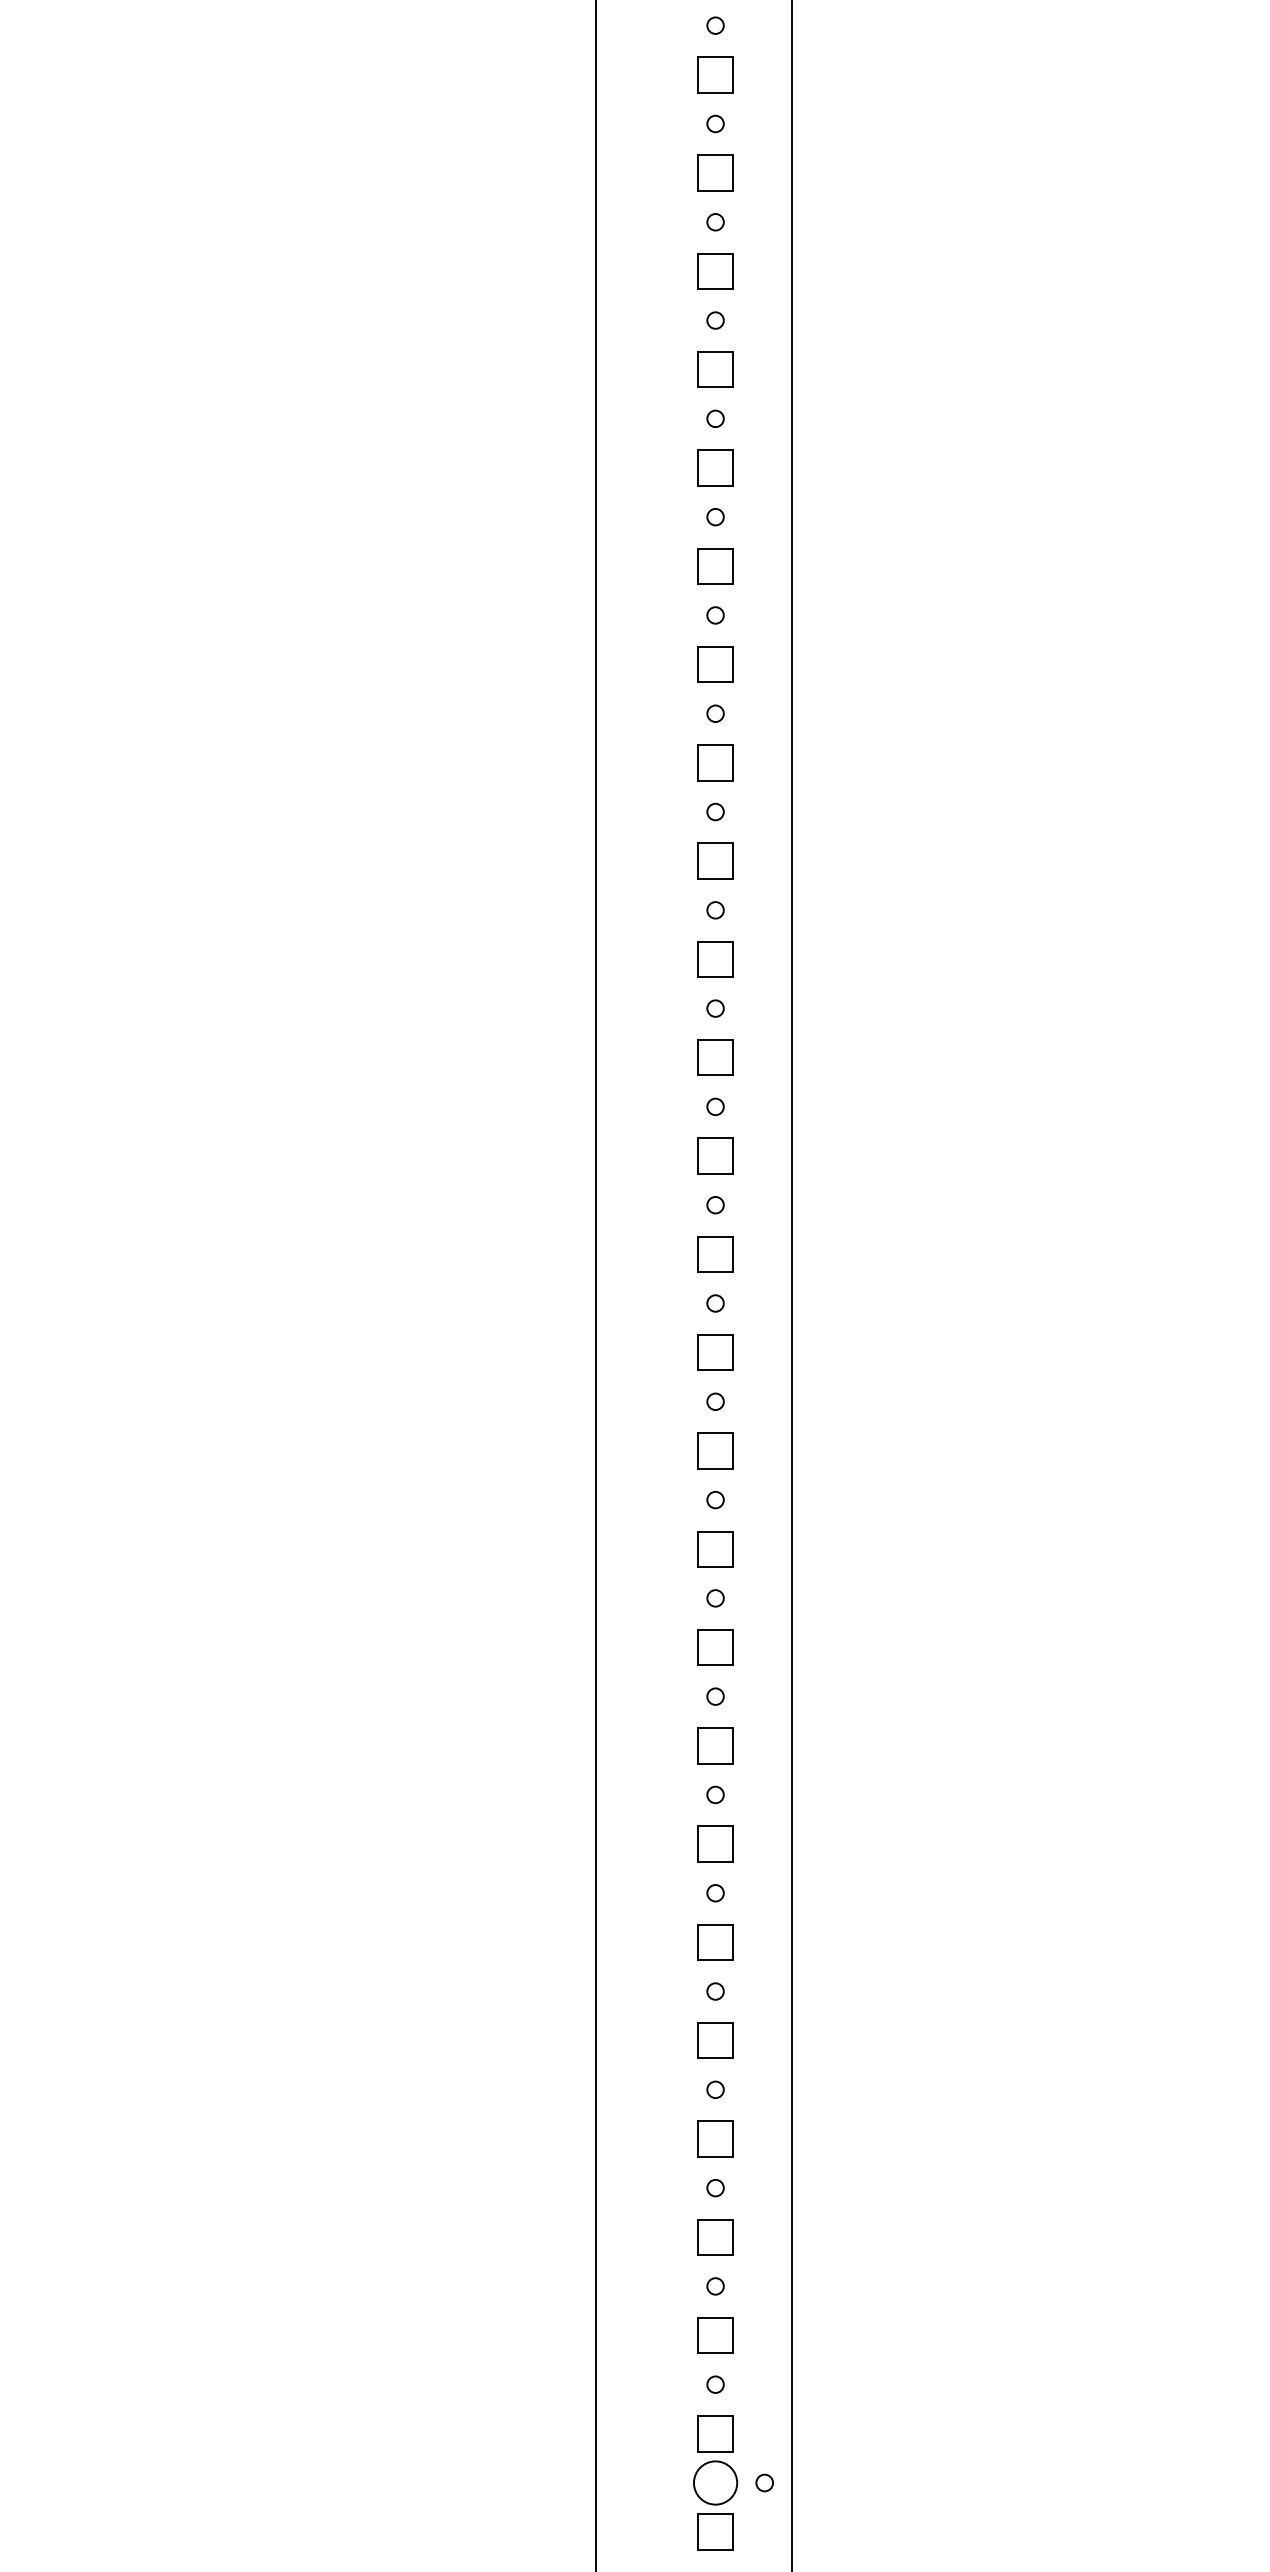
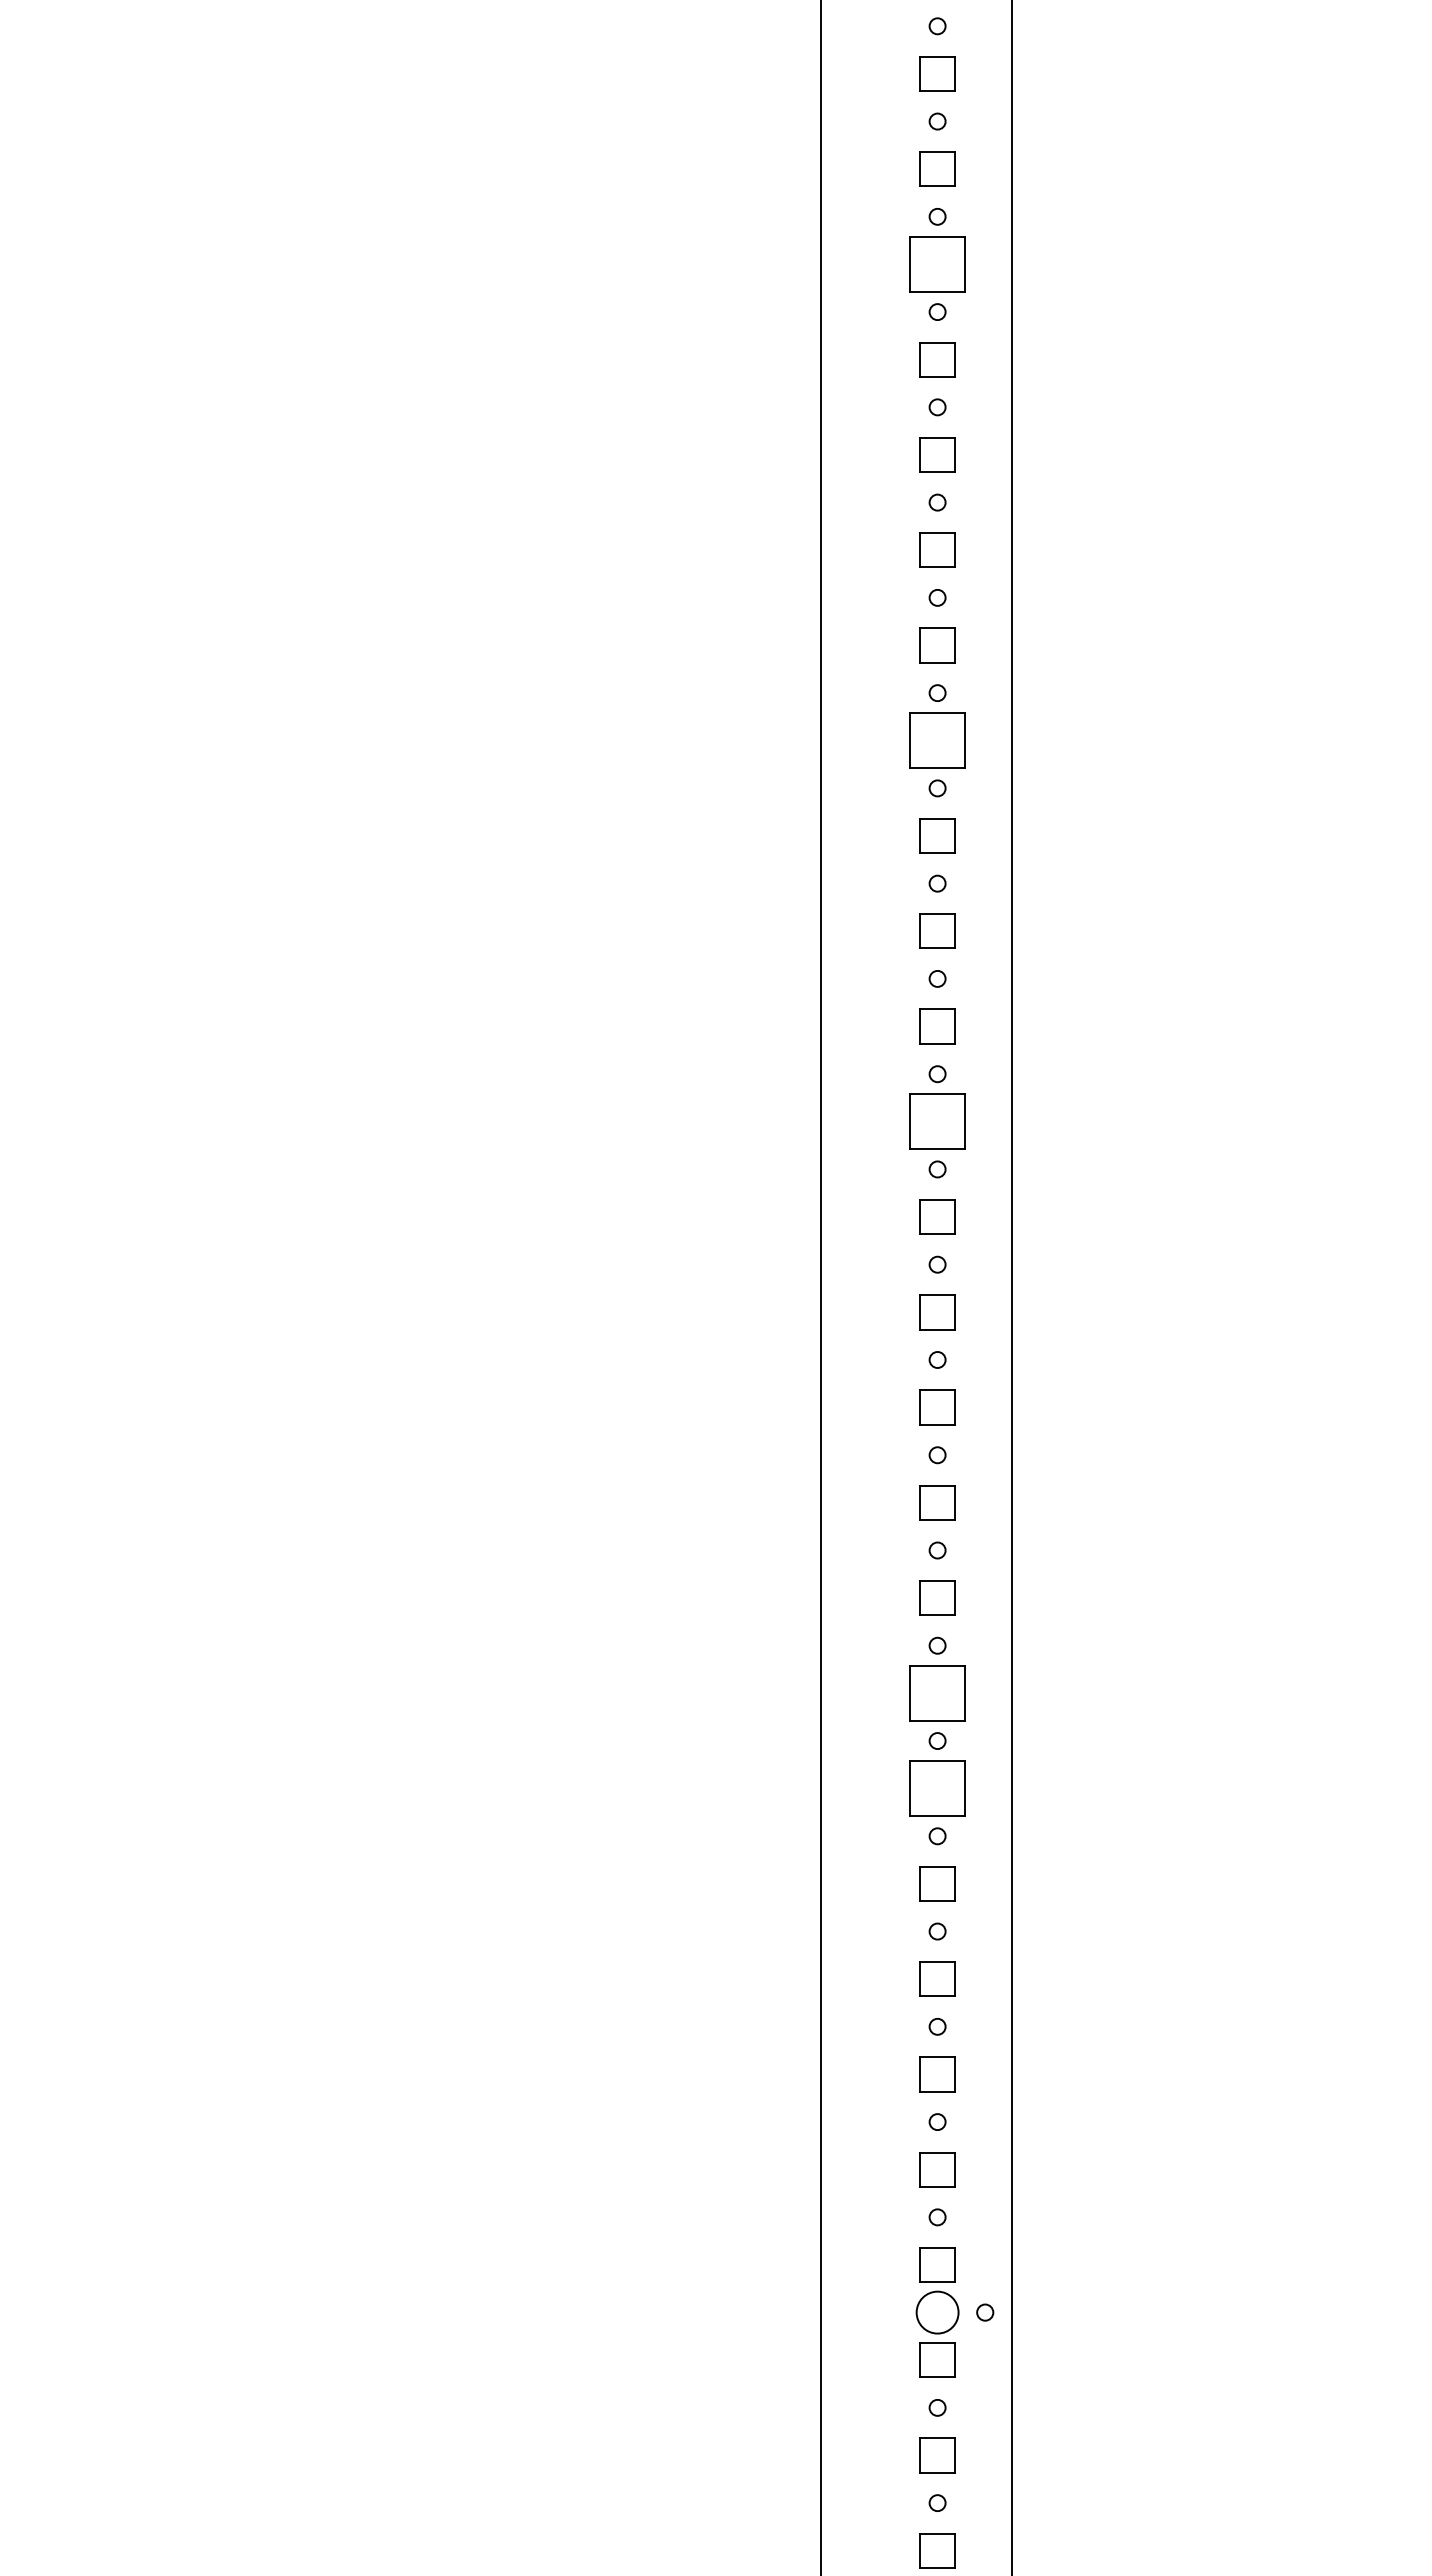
part: (715, 369) -> (937, 264), size x1.6
part: (715, 860) -> (937, 740), size x1.6
part: (715, 1254) -> (937, 1121), size x1.6
part: (715, 1844) -> (937, 1693), size x1.6
part: (715, 1942) -> (937, 1788), size x1.6

